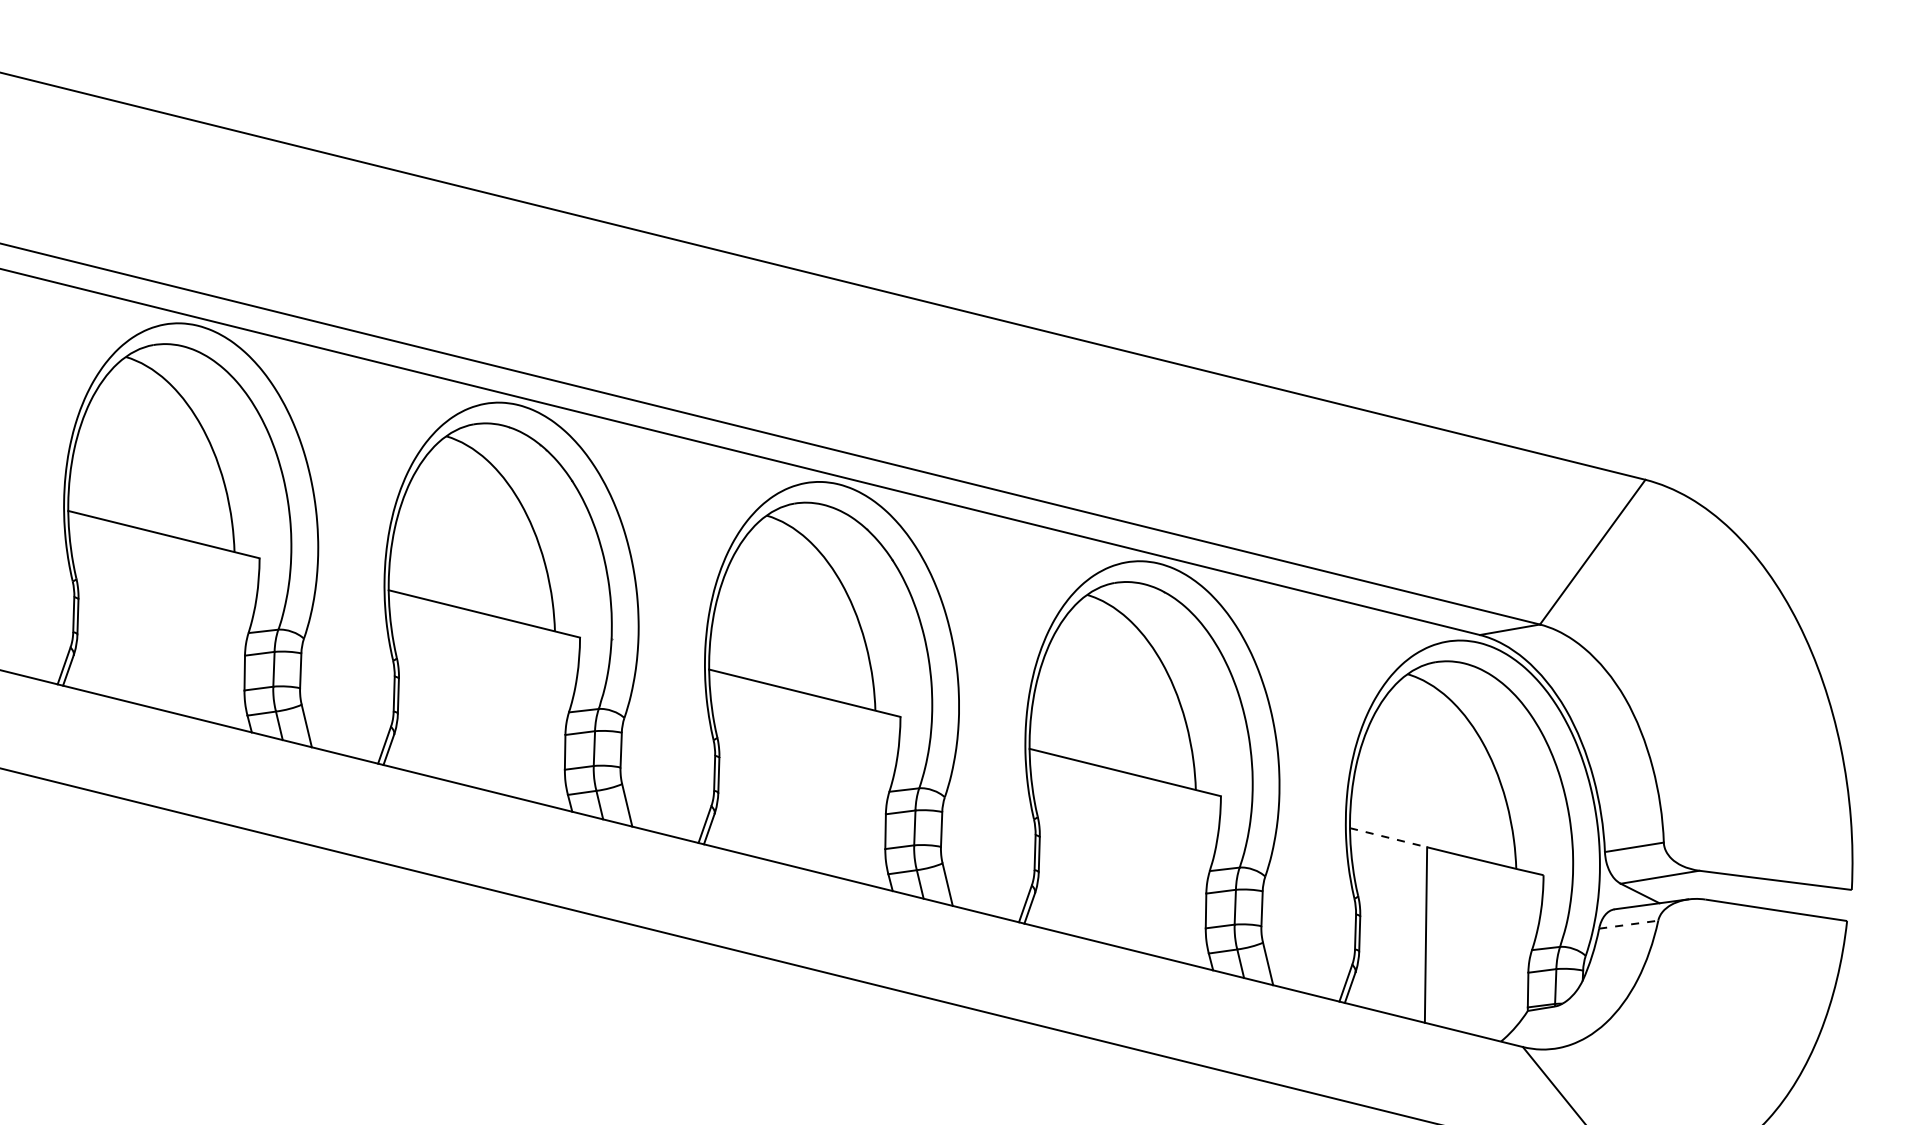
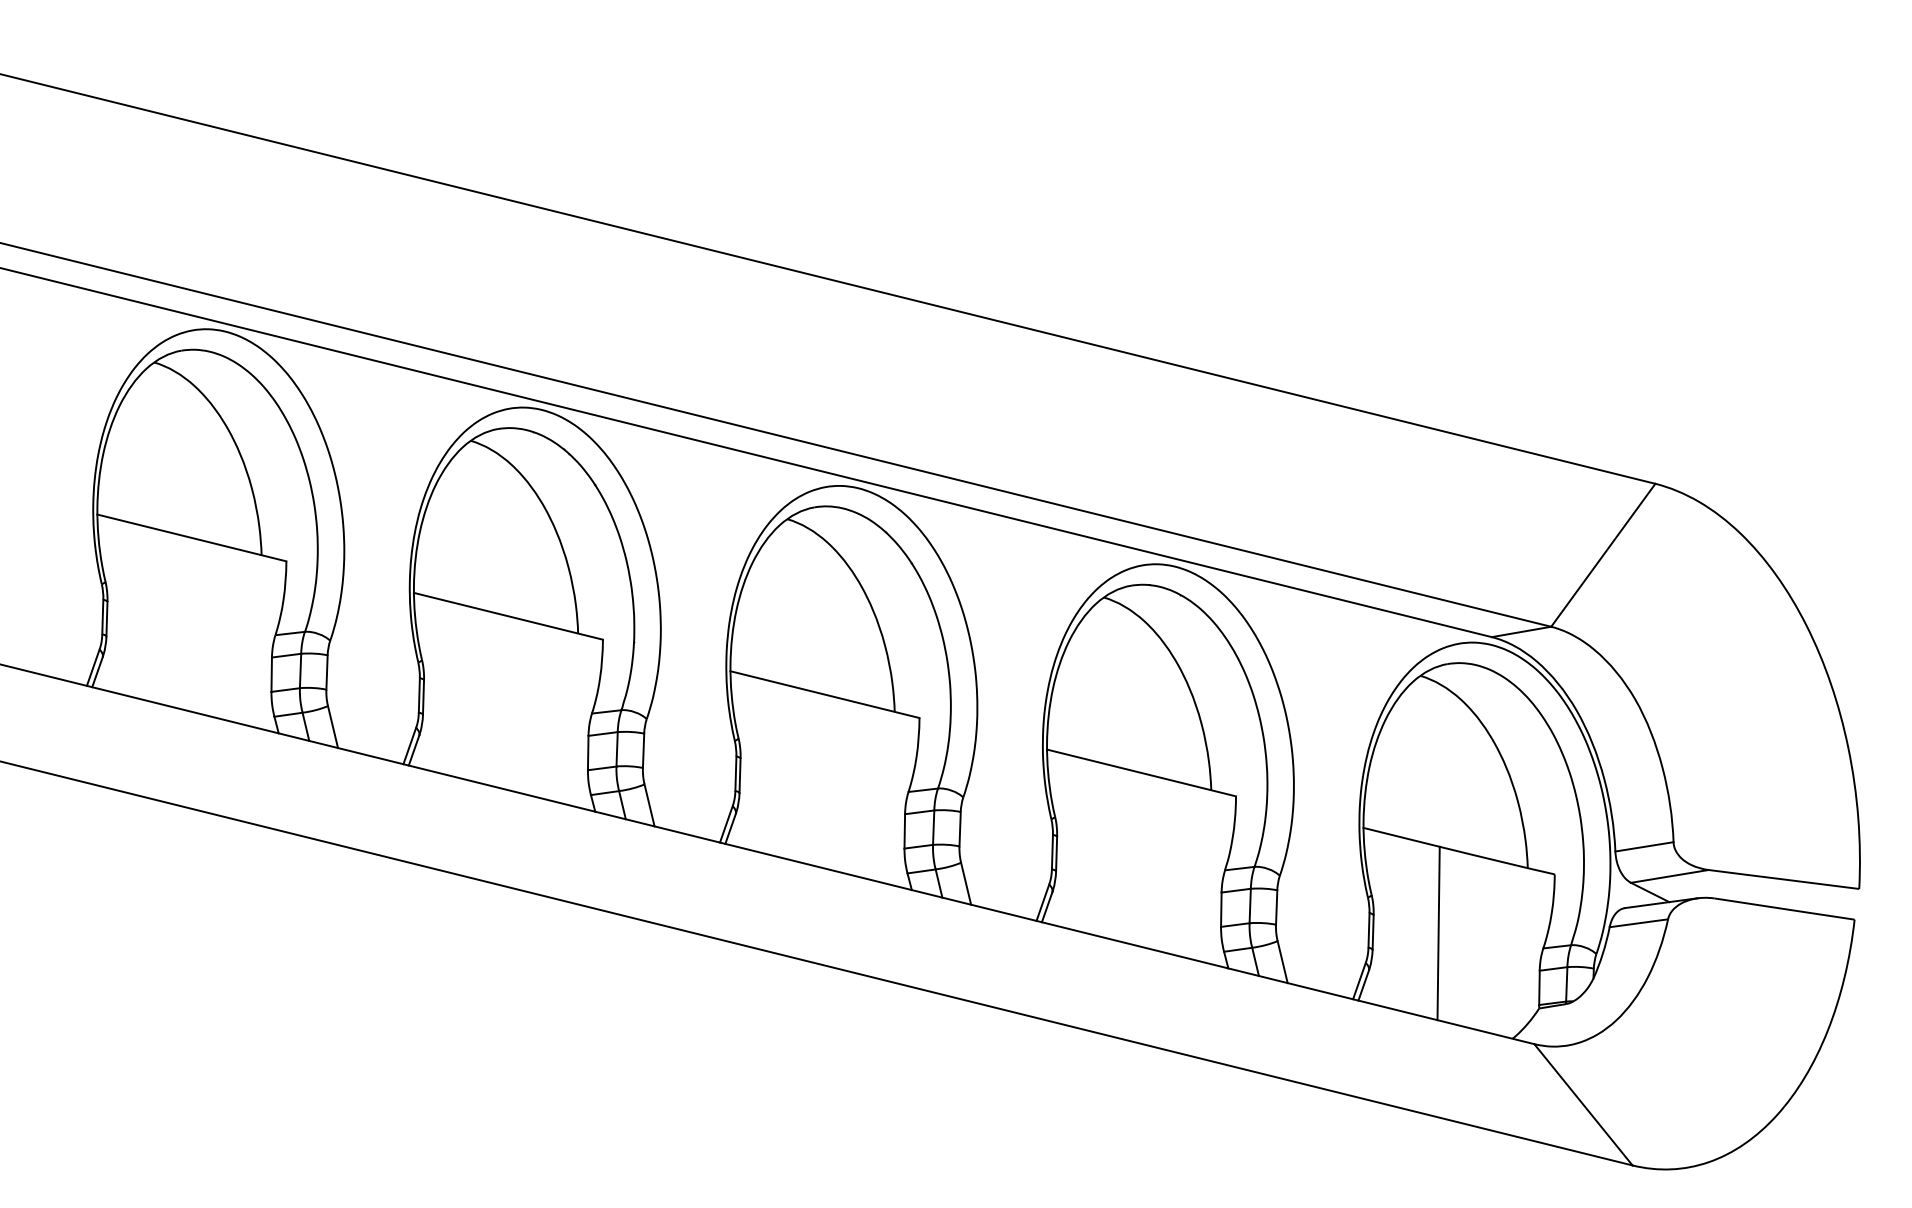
line: (1389, 837) -> (1402, 837), dashed -> solid
line: (1629, 924) -> (1639, 923), dashed -> solid

